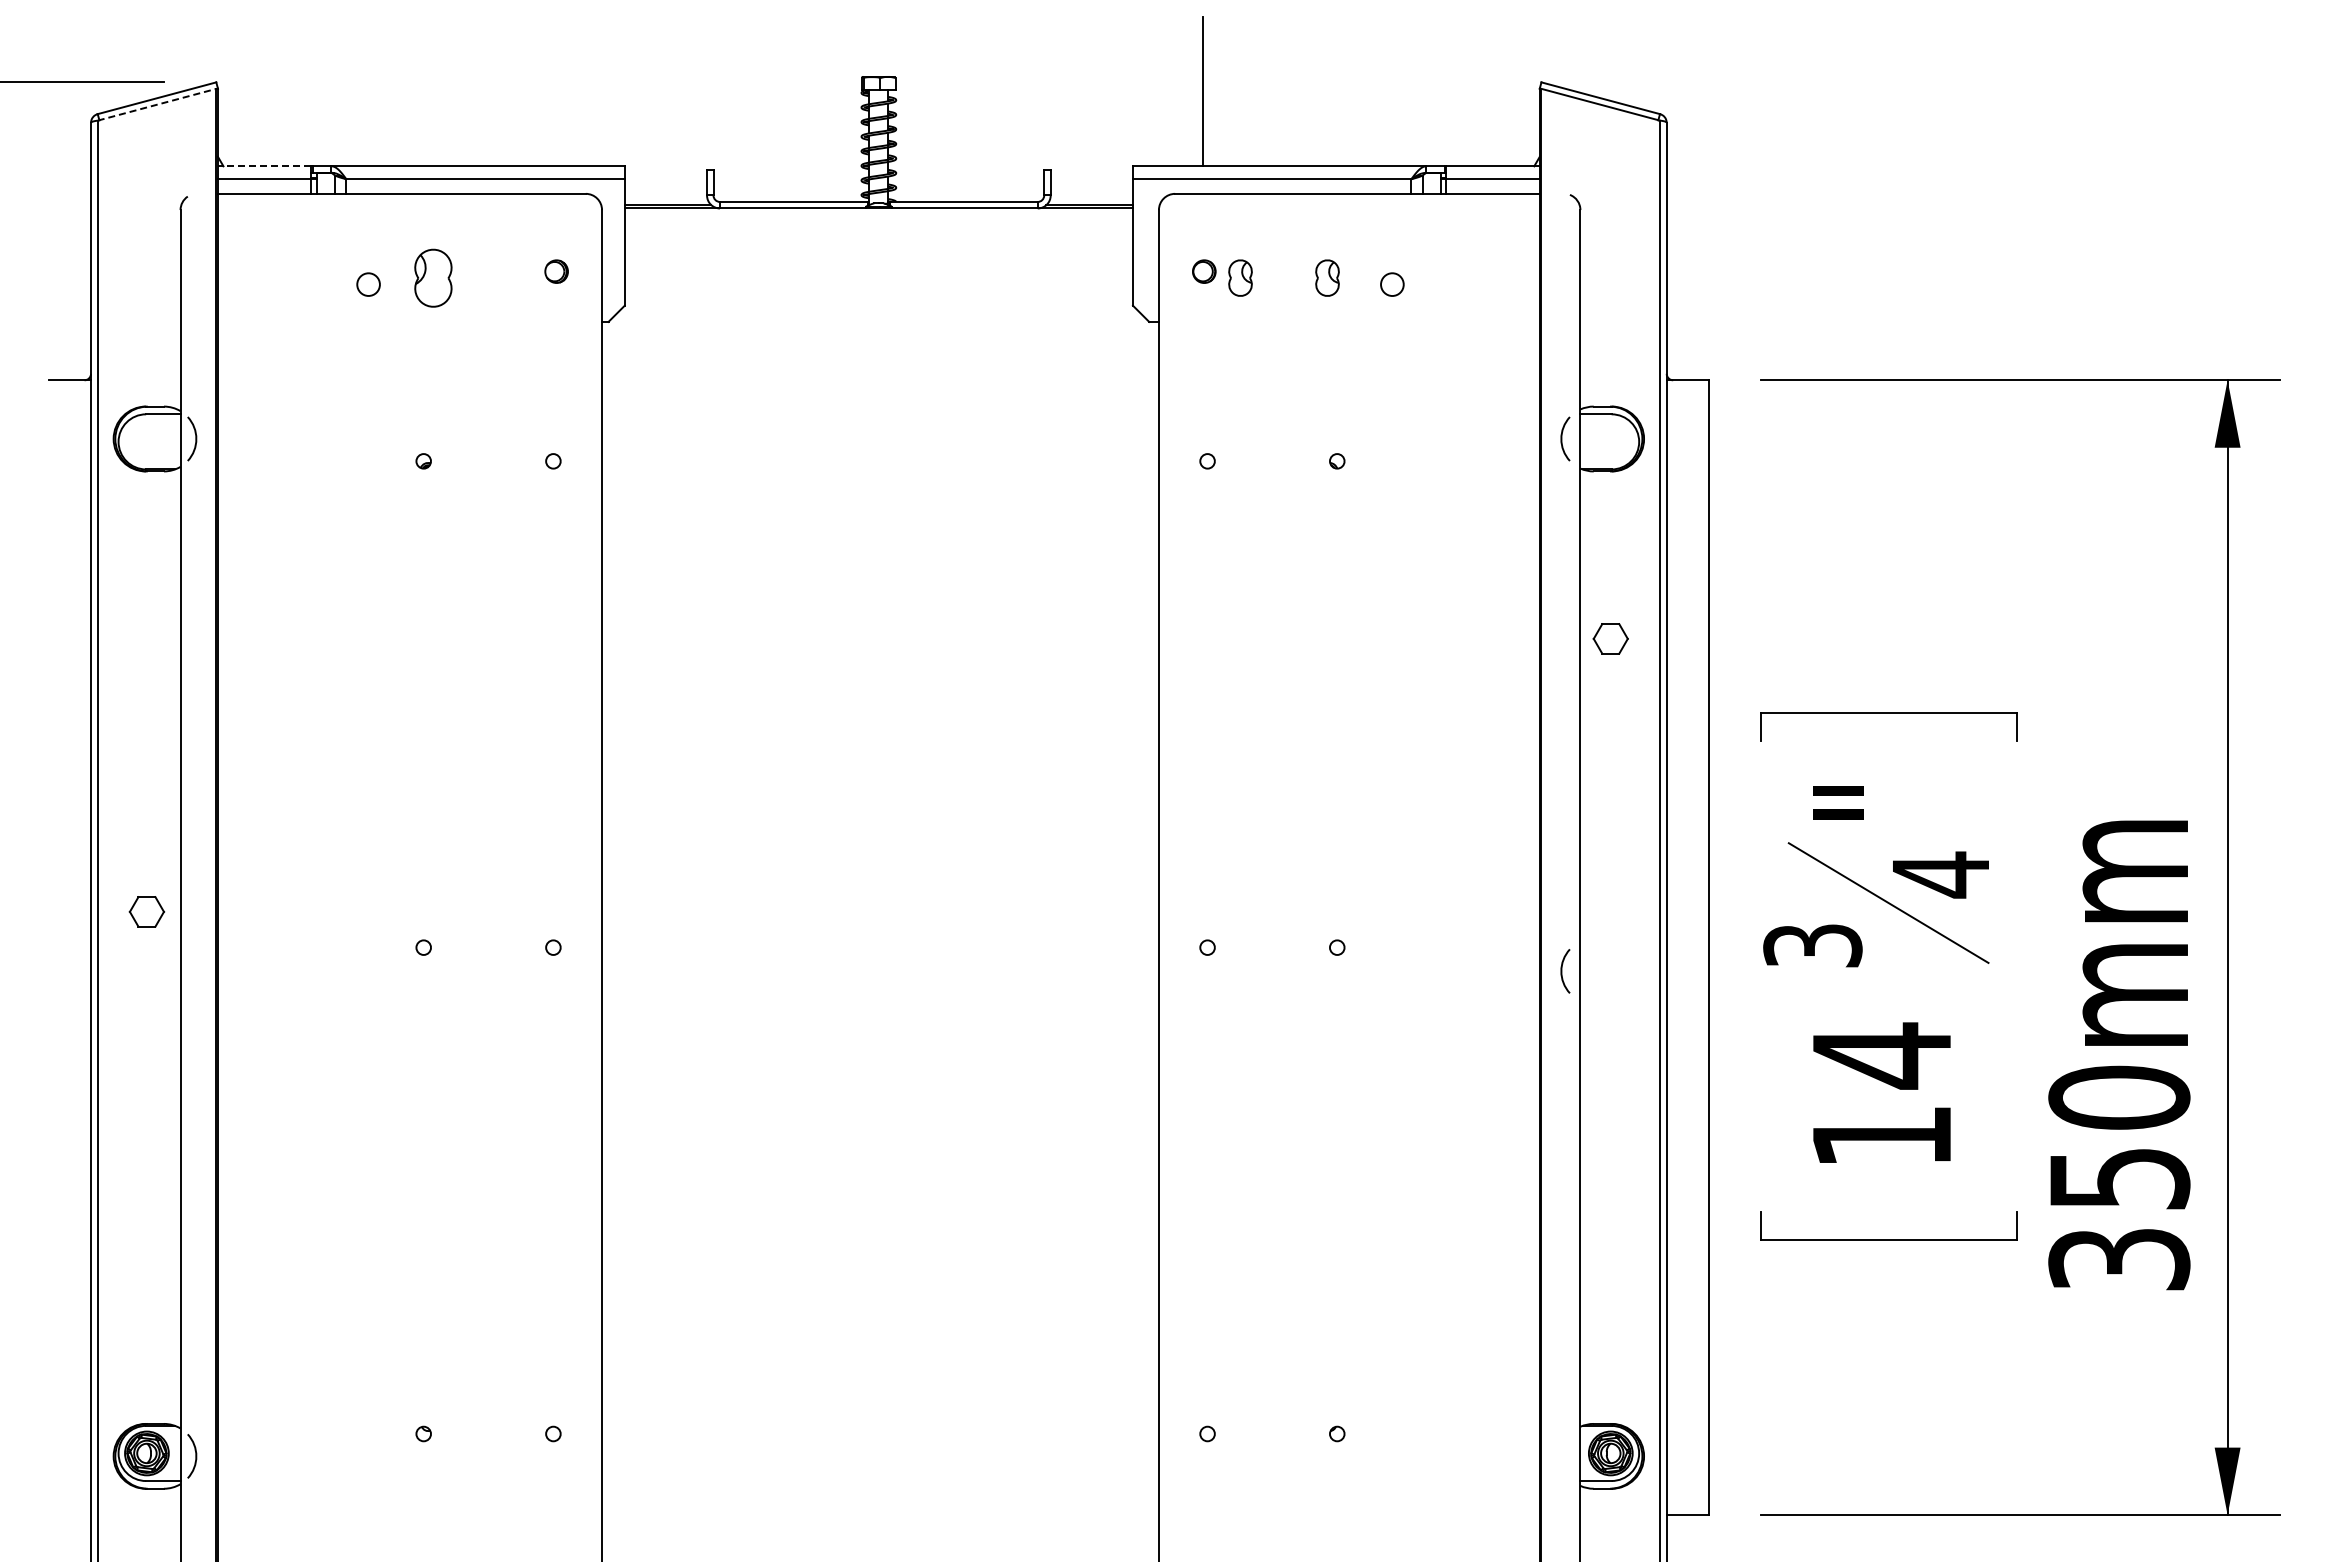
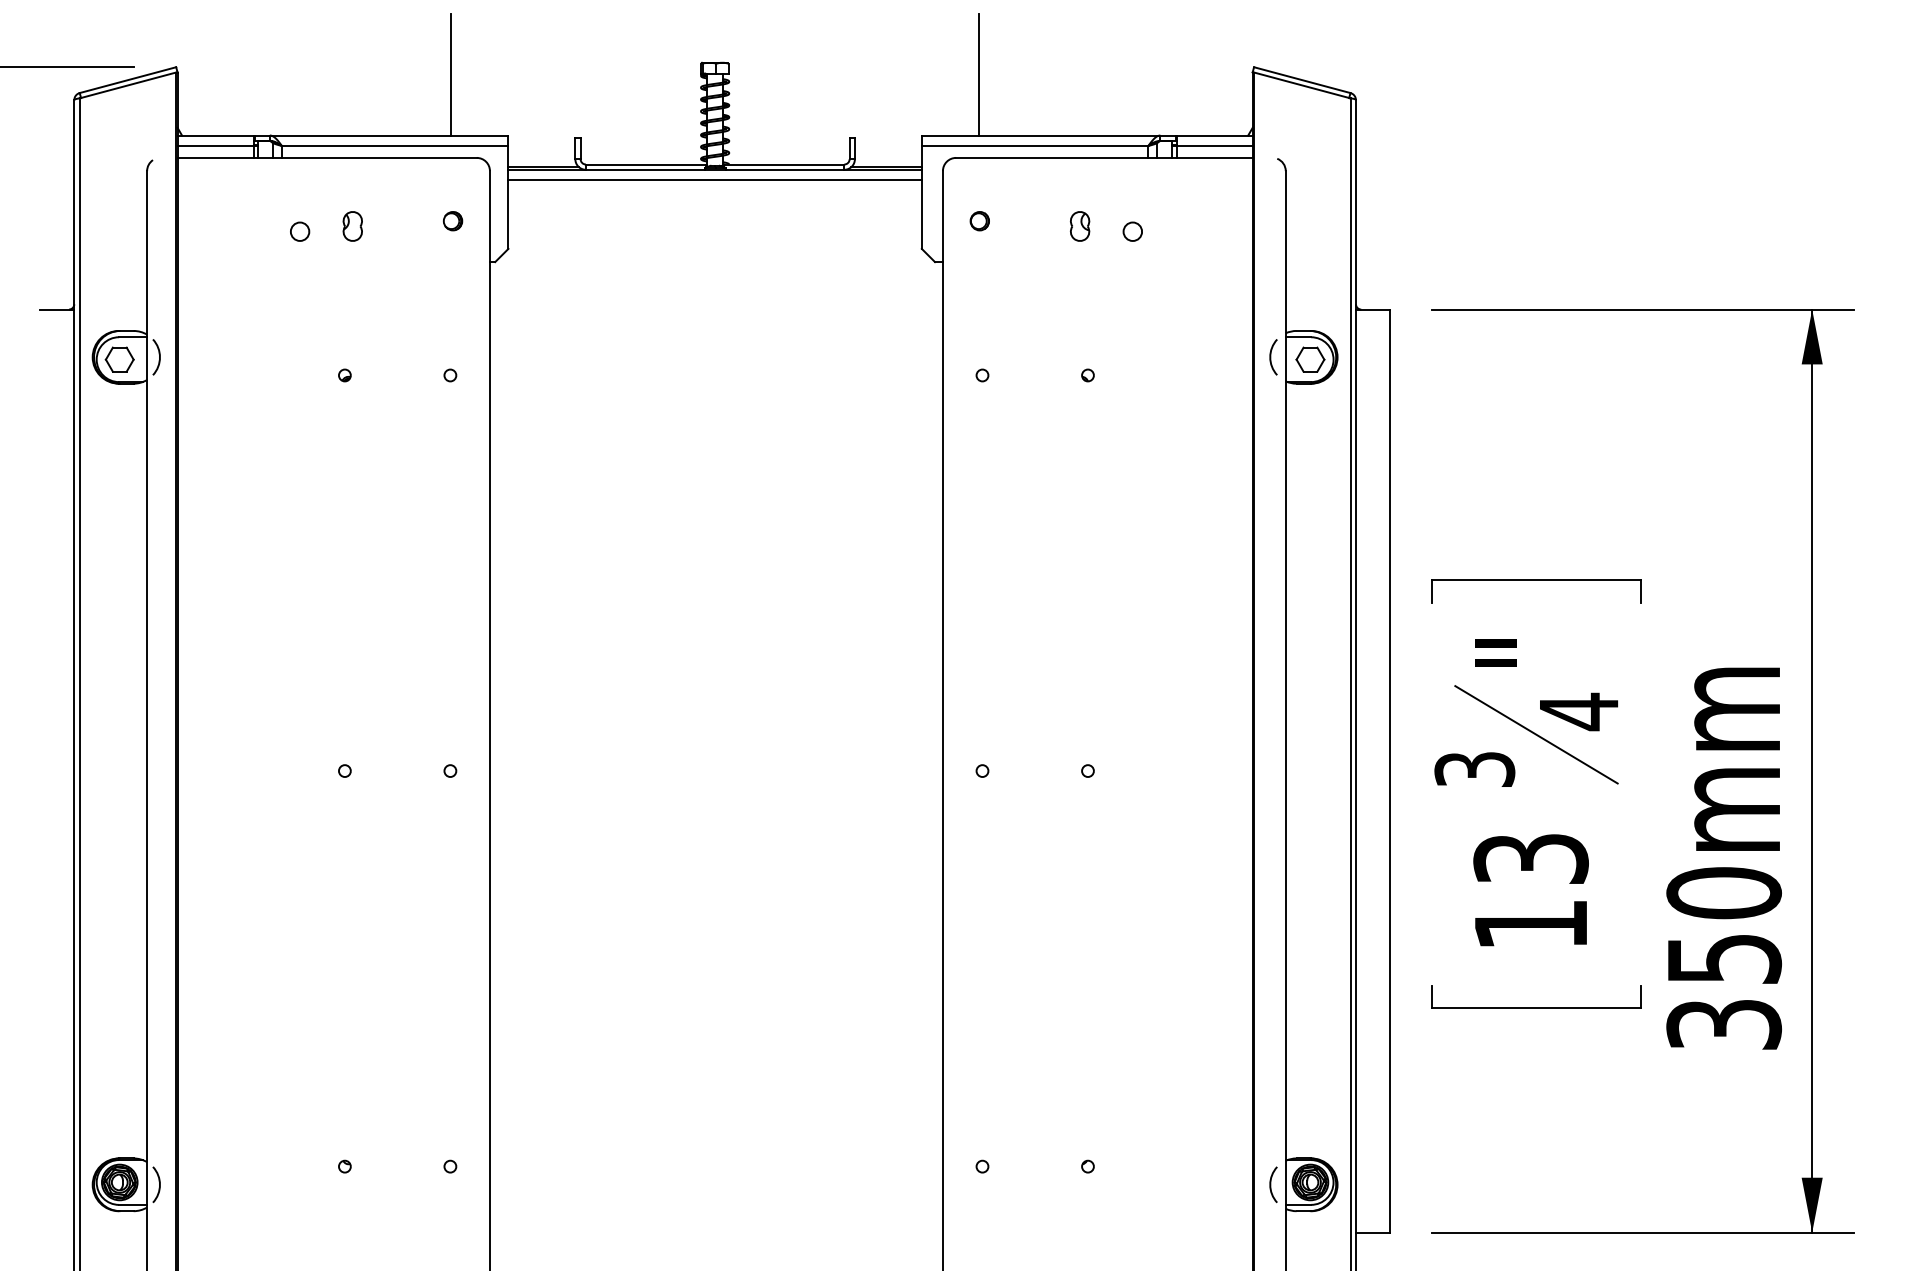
line: (554, 91) -> (451, 74), added
line: (157, 104) -> (128, 85), dashed -> solid
line: (264, 166) -> (215, 135), dashed -> solid
line: (878, 221) -> (714, 180), added
part: (433, 277) -> (352, 225), size x0.62
part: (1240, 277) -> (1009, 225), removed
part: (1610, 638) -> (1310, 359), moved
part: (146, 911) -> (119, 359), moved
arc: (1562, 971) -> (1271, 1184), moved
text: (1882, 1055) -> (1531, 858), 14 -> 13

